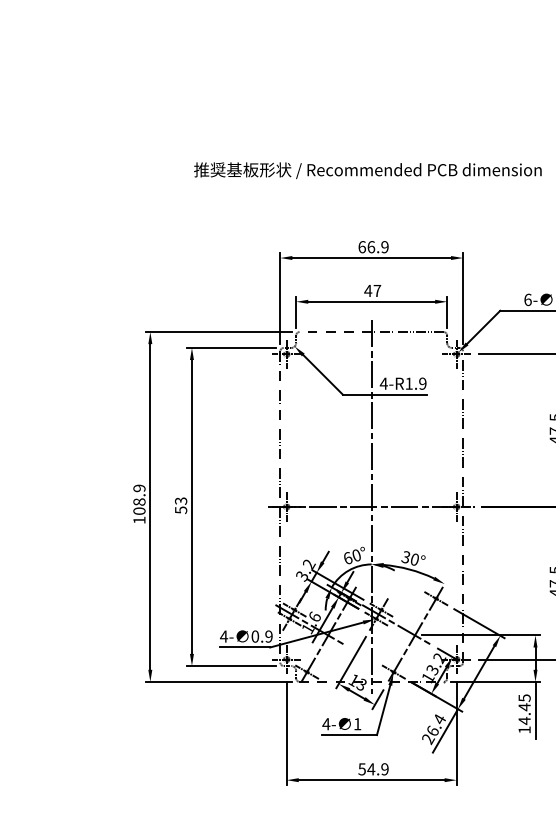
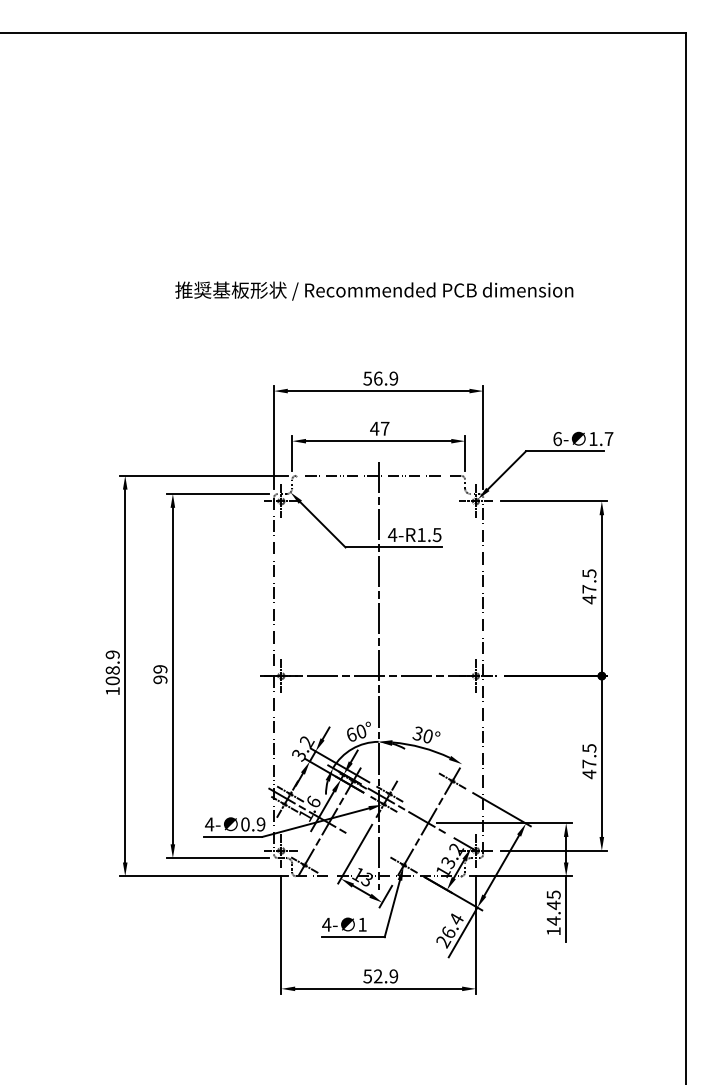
text: (361, 247) -> (367, 378), 66.9 -> 56.9
text: (422, 383) -> (436, 534), 4-R1.9 -> 4-R1.5
text: (181, 505) -> (160, 674), 53 -> 99
text: (370, 769) -> (377, 976), 54.9 -> 52.9

